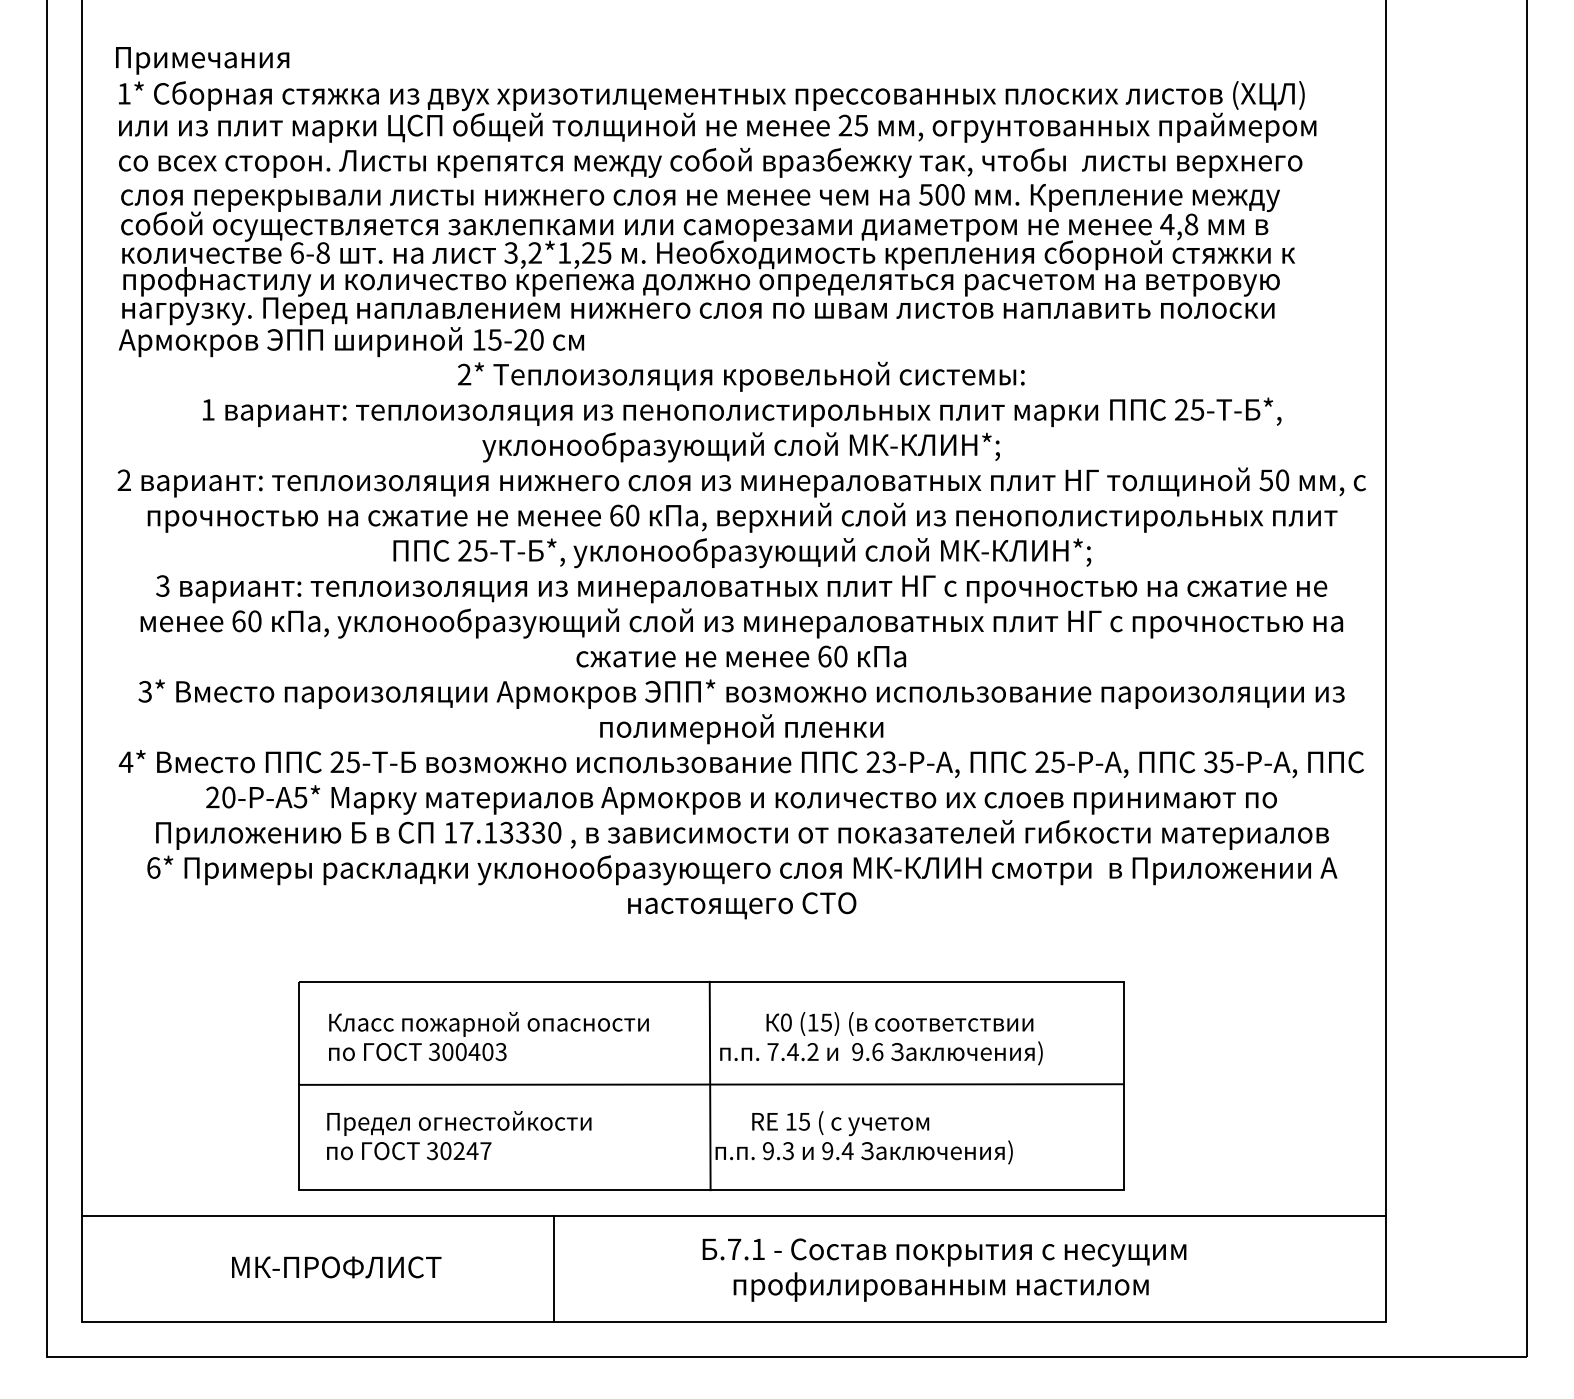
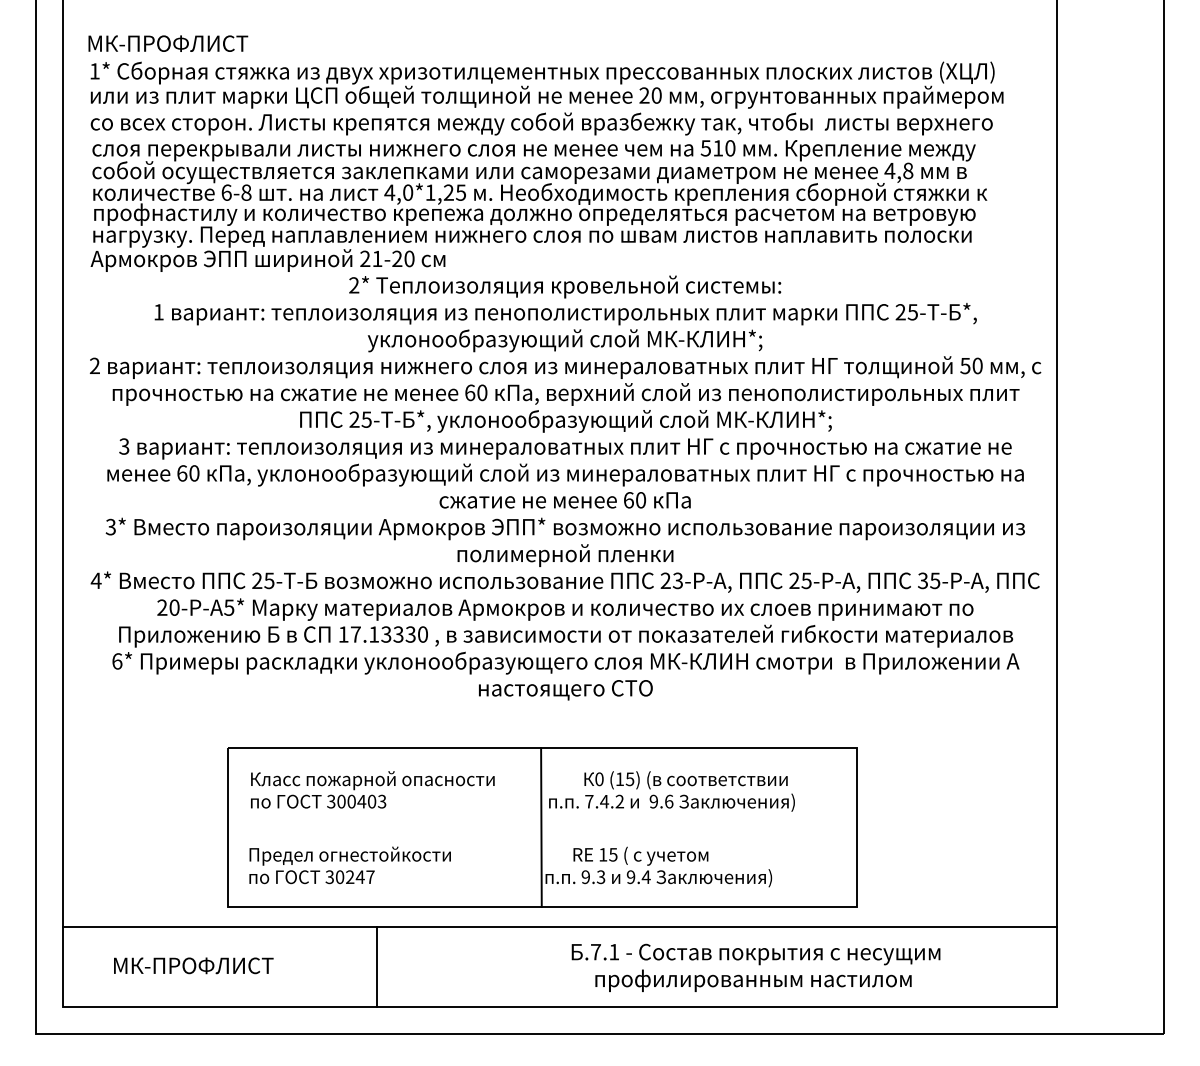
text: (222, 59) -> (169, 45), Примечания -> МК-ПРОФЛИСТ
text: (861, 125) -> (656, 95), 25 -> 20
text: (942, 195) -> (718, 148), 500 -> 510
text: (522, 252) -> (398, 192), 3,2*1,25 -> 4,0*1,25
text: (487, 339) -> (371, 258), 15-20 -> 21-20
line: (711, 1084) -> (542, 826), removed
text: (336, 1266) -> (193, 965), moved
line: (554, 1268) -> (377, 966), moved
text: (943, 1269) -> (755, 967), moved

